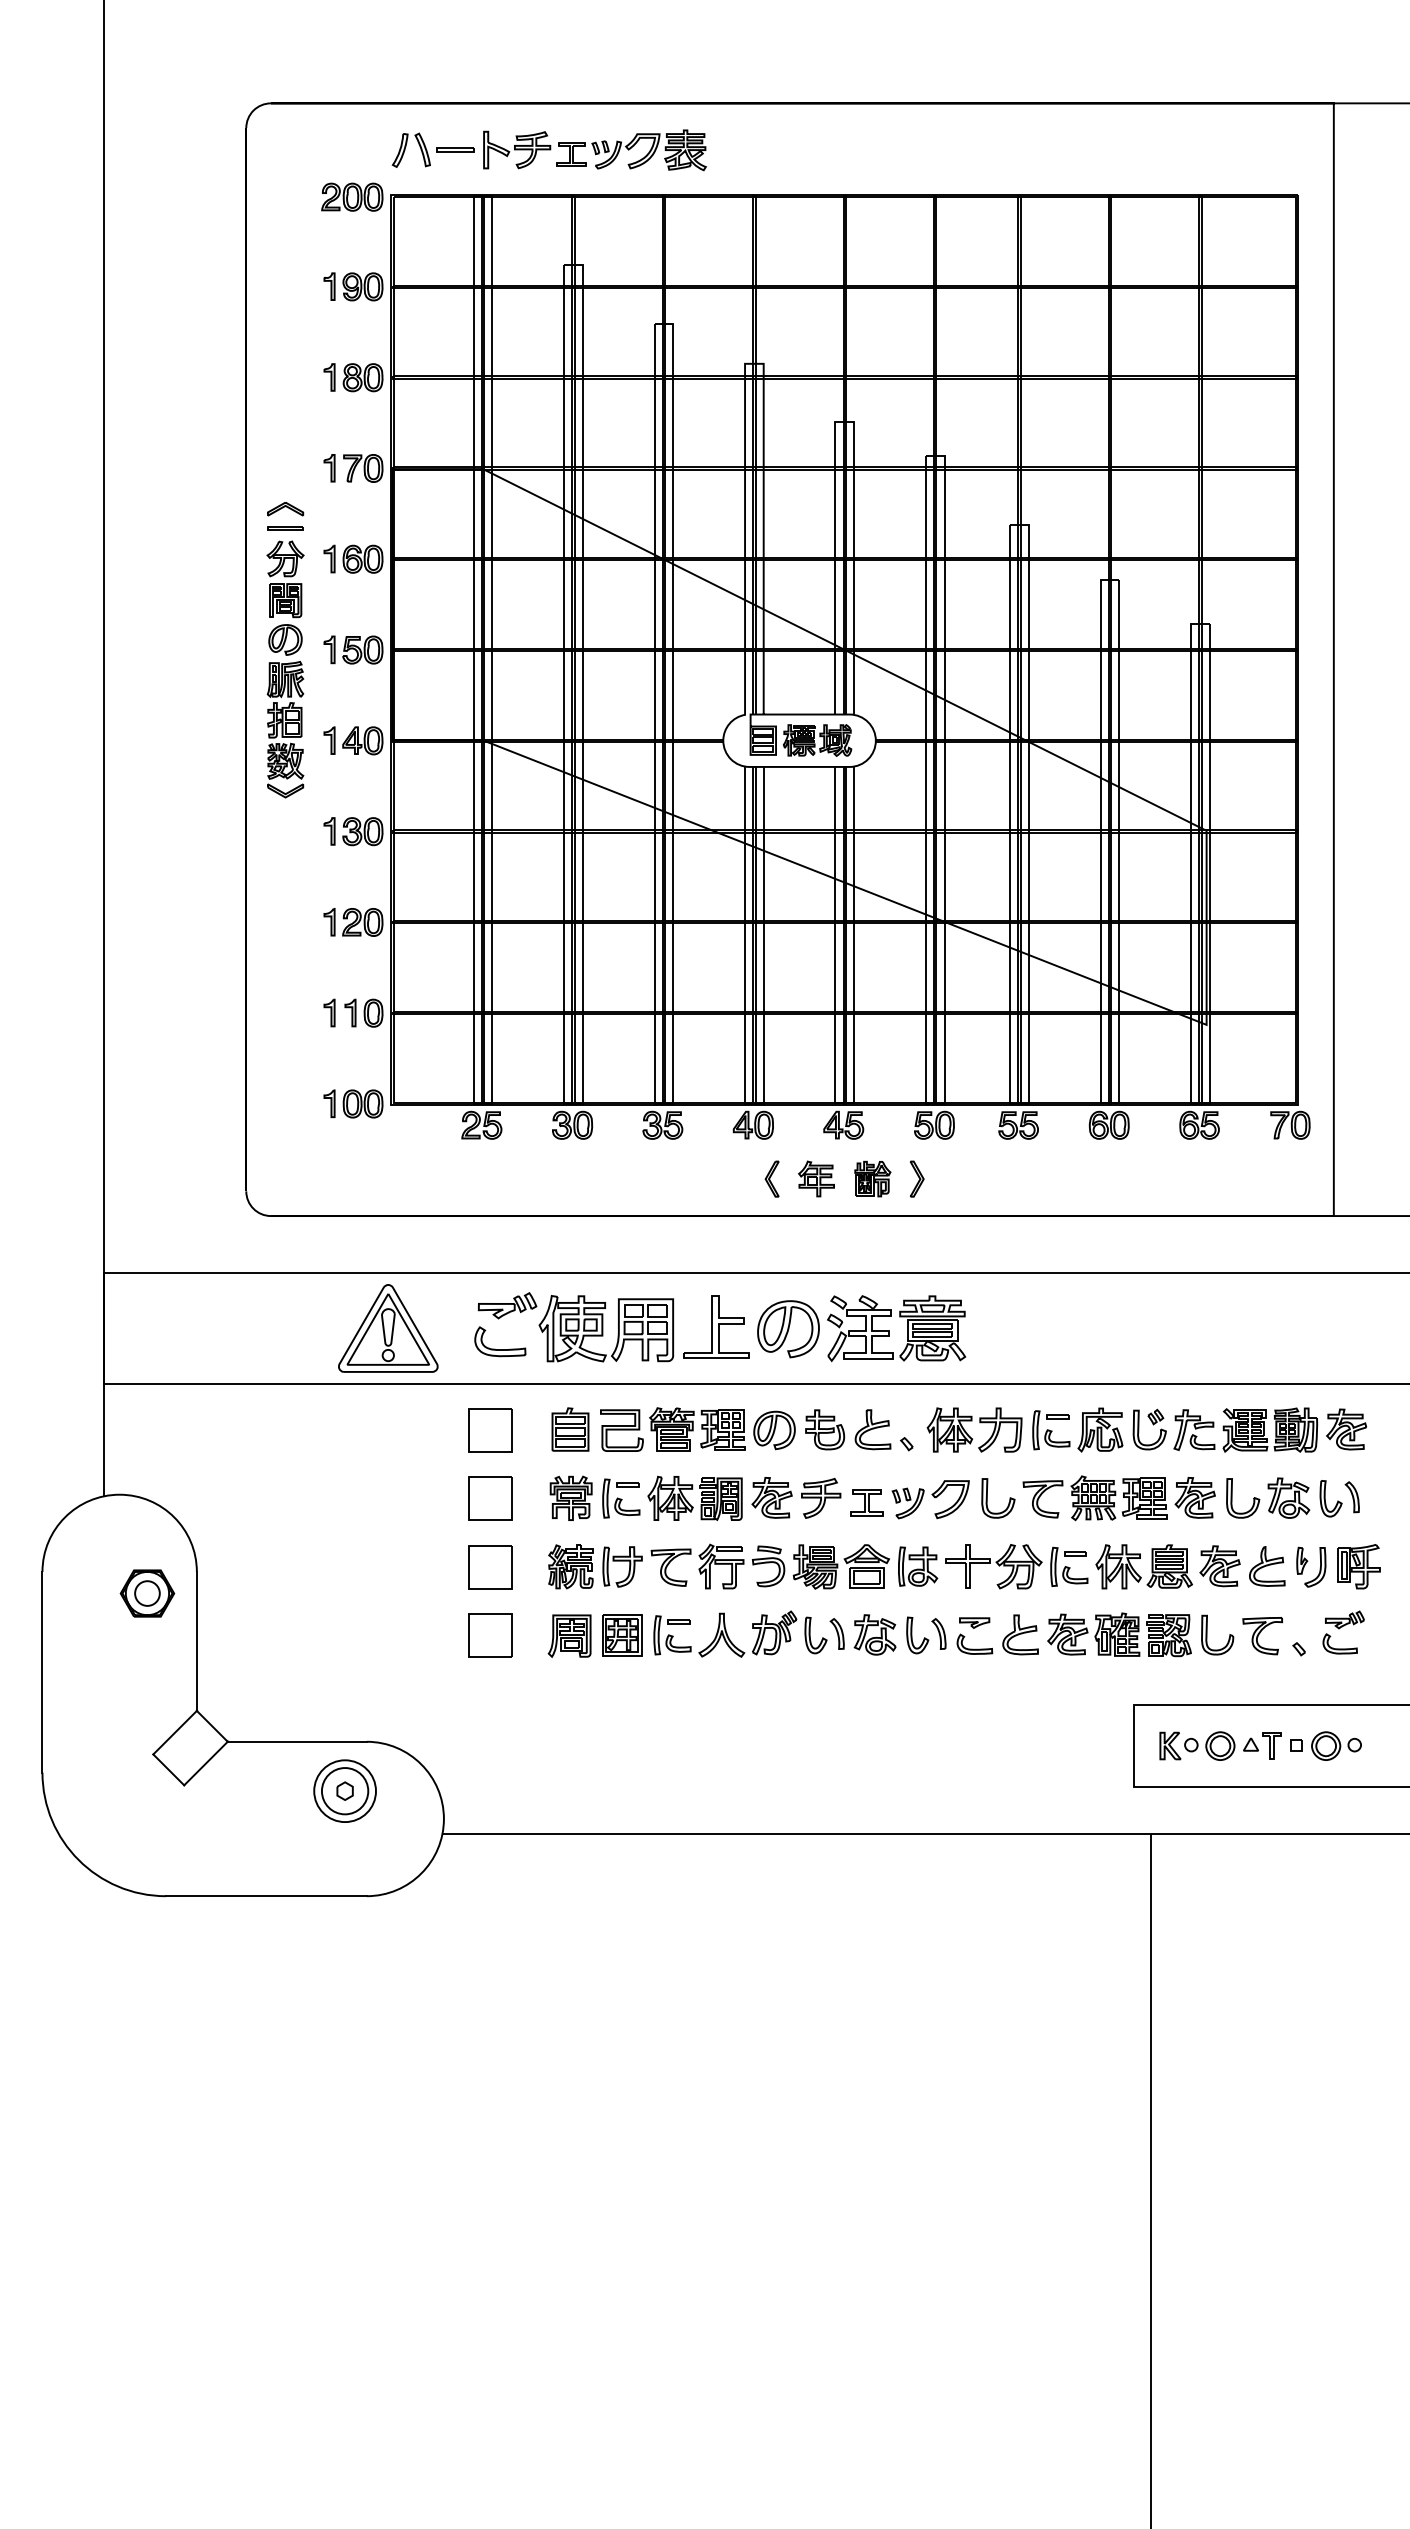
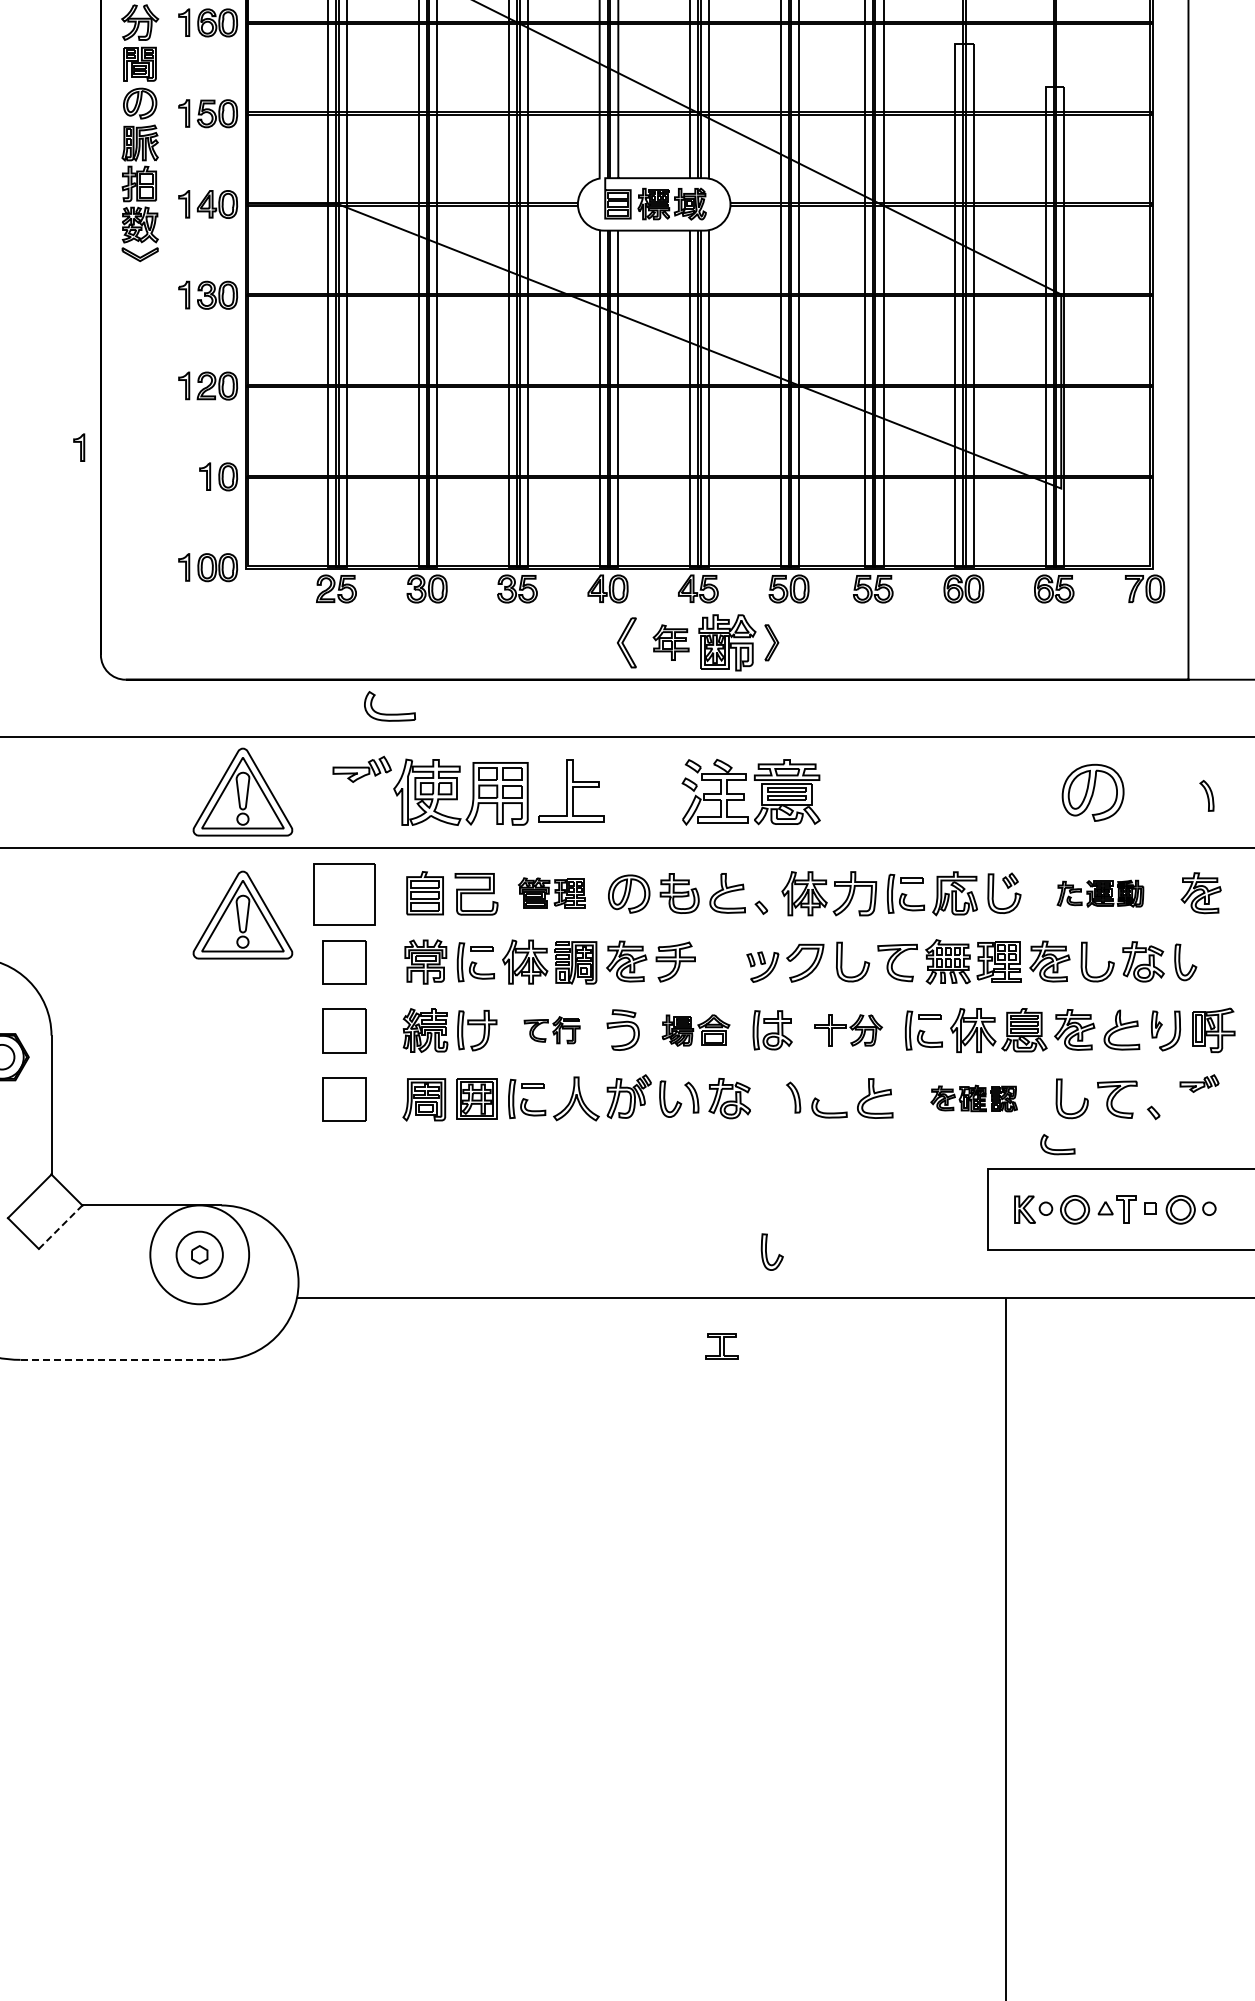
part: (329, 1012) -> (79, 447), moved
part: (771, 1178) -> (626, 642), size x1.4
part: (872, 1178) -> (727, 642), size x1.6
part: (788, 1329) -> (1093, 793), moved
part: (500, 1349) -> (390, 714), moved
part: (697, 1429) -> (552, 893), size x0.7
part: (1245, 1429) -> (1100, 893), size x0.6
part: (490, 1430) -> (345, 894), size x1.4
part: (388, 1451) -> (243, 915), added
part: (1351, 1497) -> (1206, 796), moved
part: (866, 1502) -> (721, 1346), moved
part: (697, 1566) -> (552, 1030), size x0.6
part: (841, 1566) -> (696, 1030), size x0.7
part: (993, 1566) -> (848, 1030), size x0.7
part: (974, 1622) -> (829, 1086), removed
part: (1119, 1634) -> (974, 1098), size x0.6
part: (917, 1635) -> (772, 1252), moved
part: (1339, 1643) -> (1057, 1144), moved
line: (205, 1763) -> (60, 1227), solid -> dashed
circle: (345, 1791) -> (200, 1255), size x1.6
line: (266, 1896) -> (121, 1360), solid -> dashed

